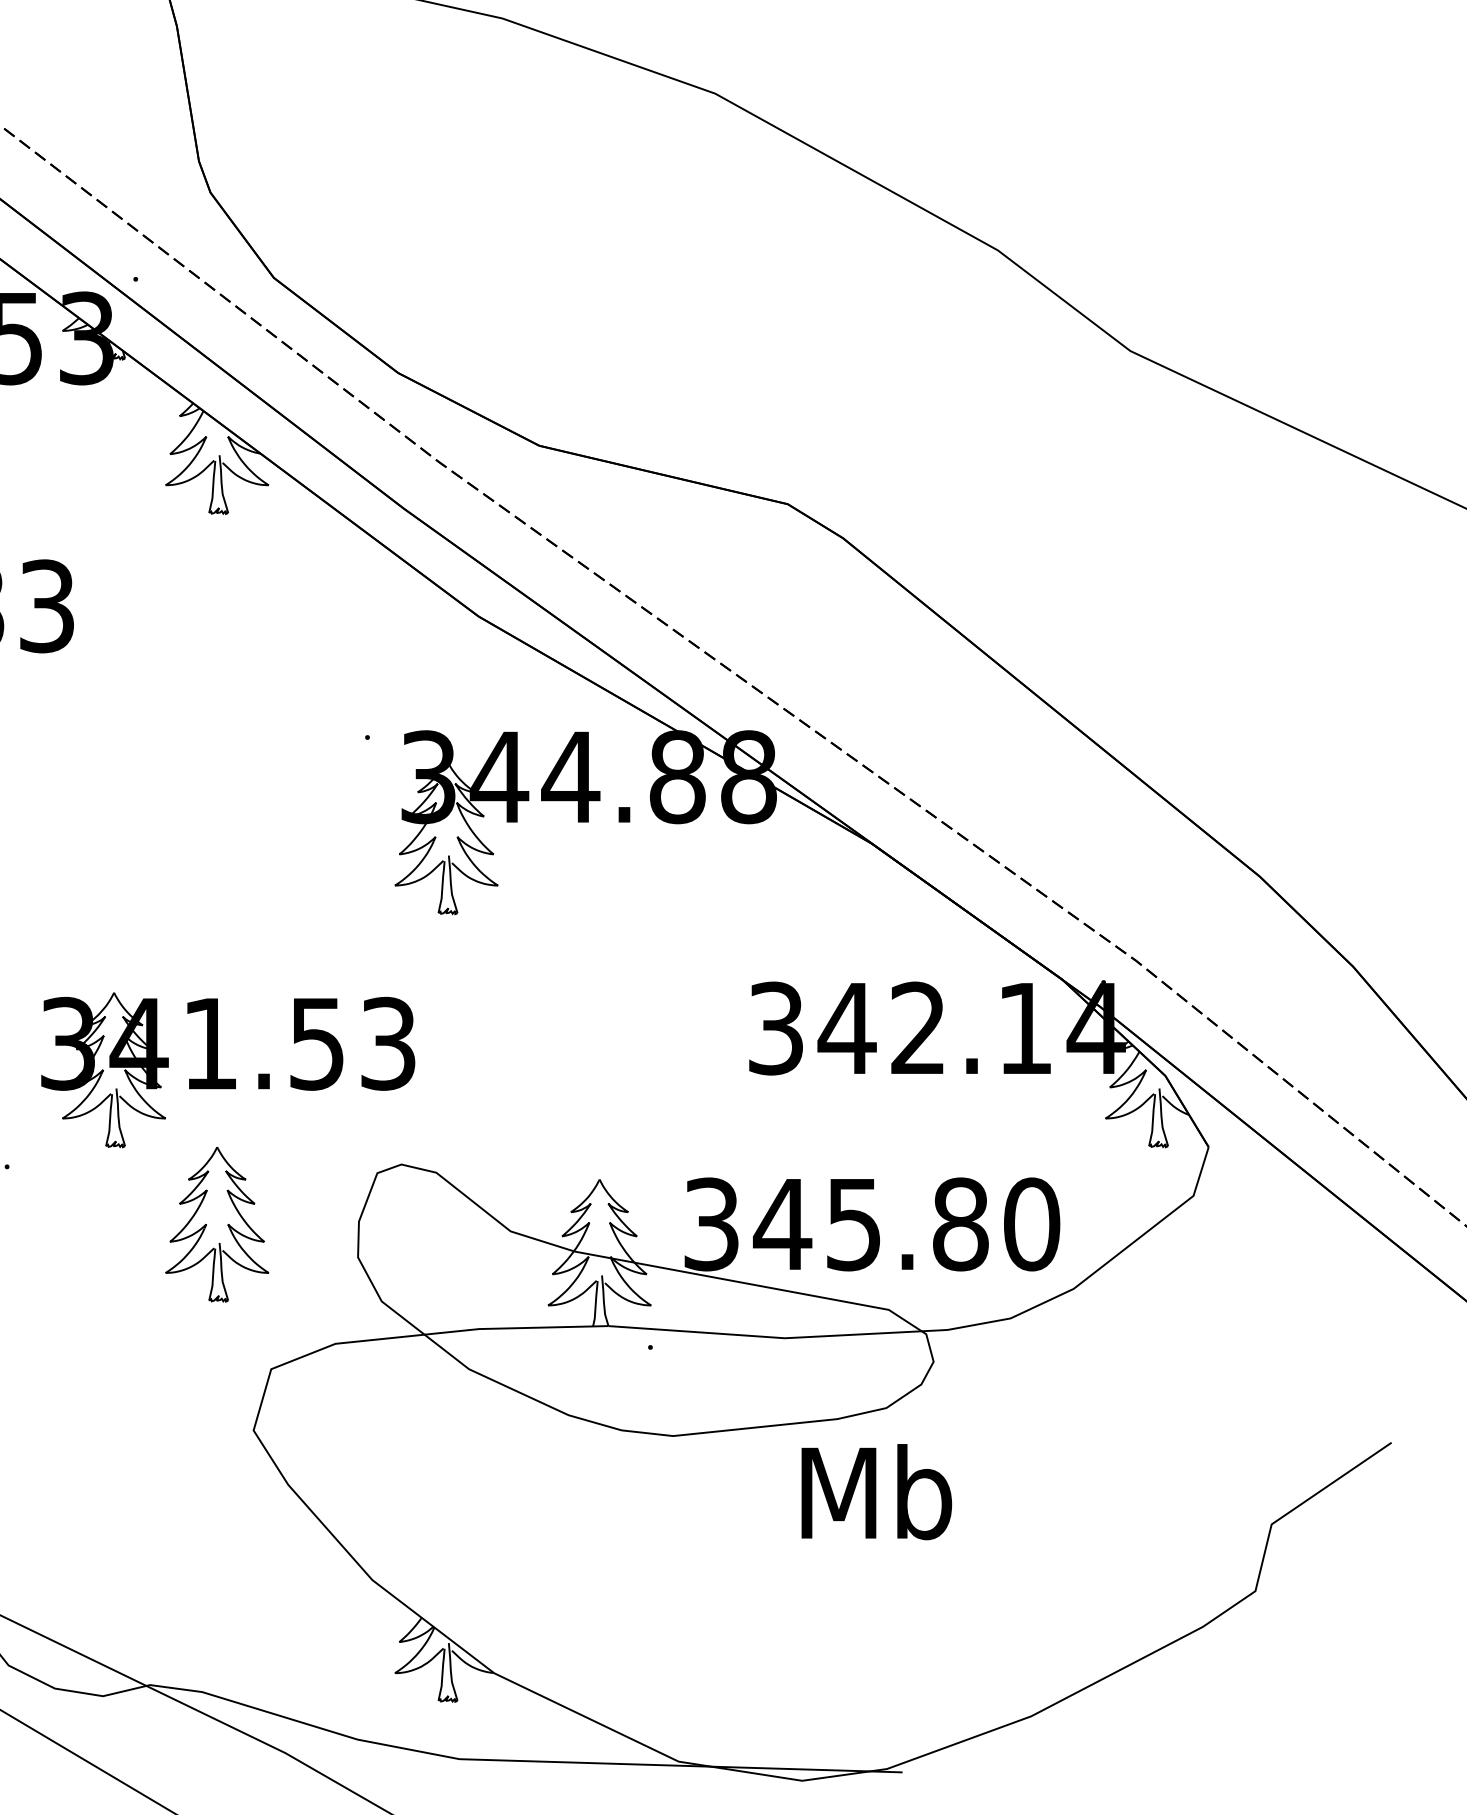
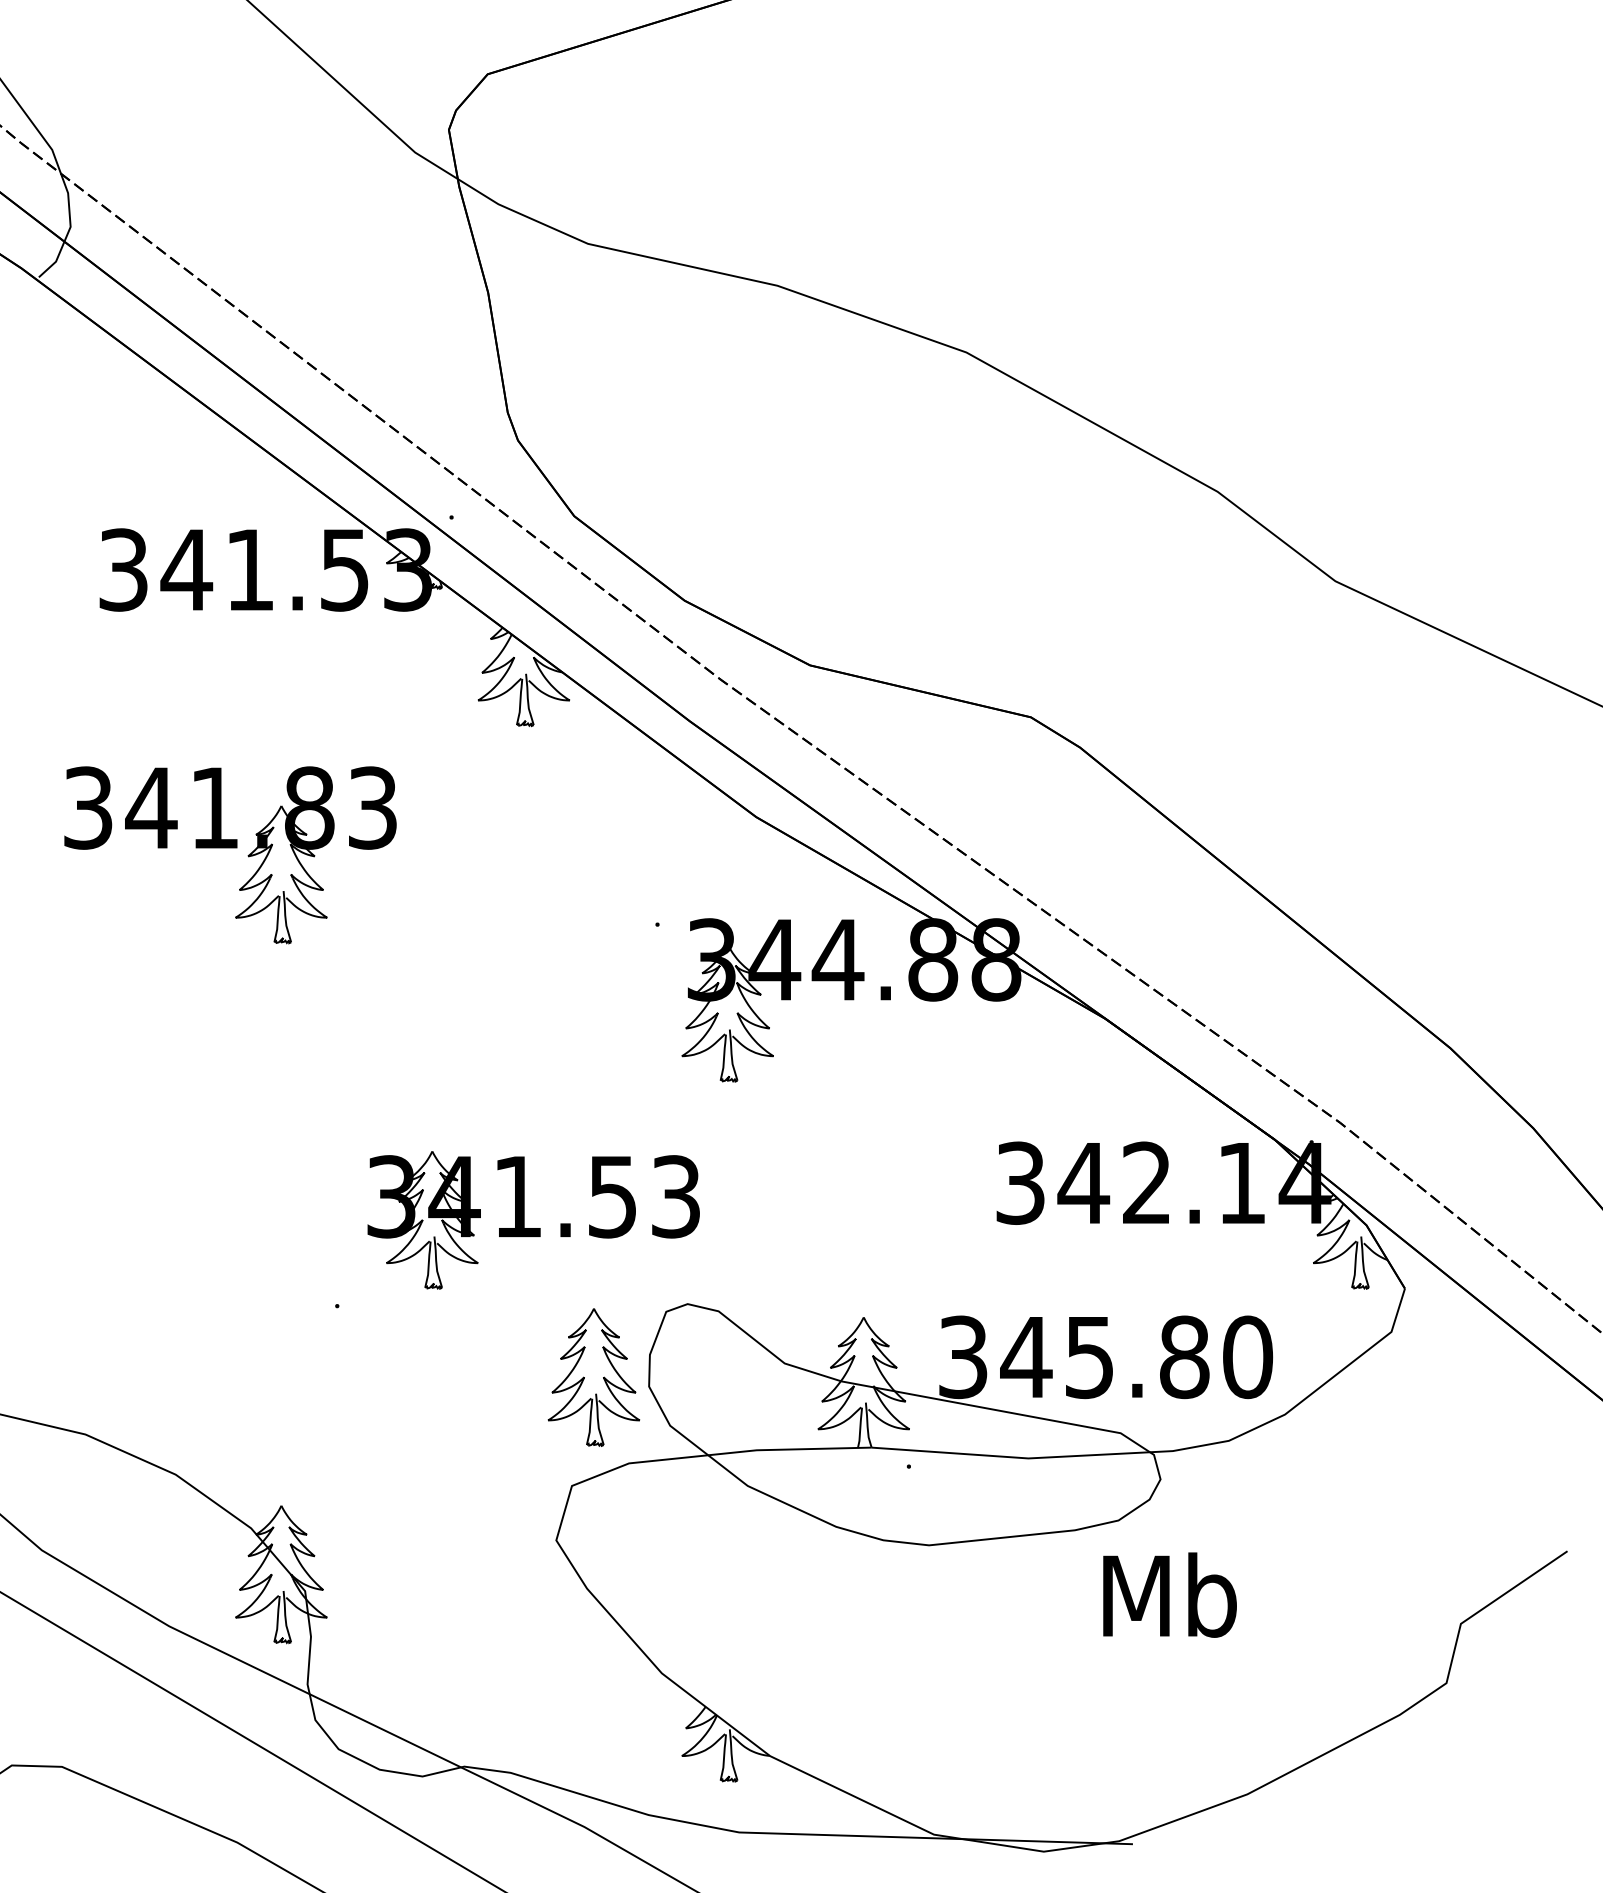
part: (216, 1224) -> (593, 1377), moved
text: (876, 1491) -> (1169, 1594), moved

